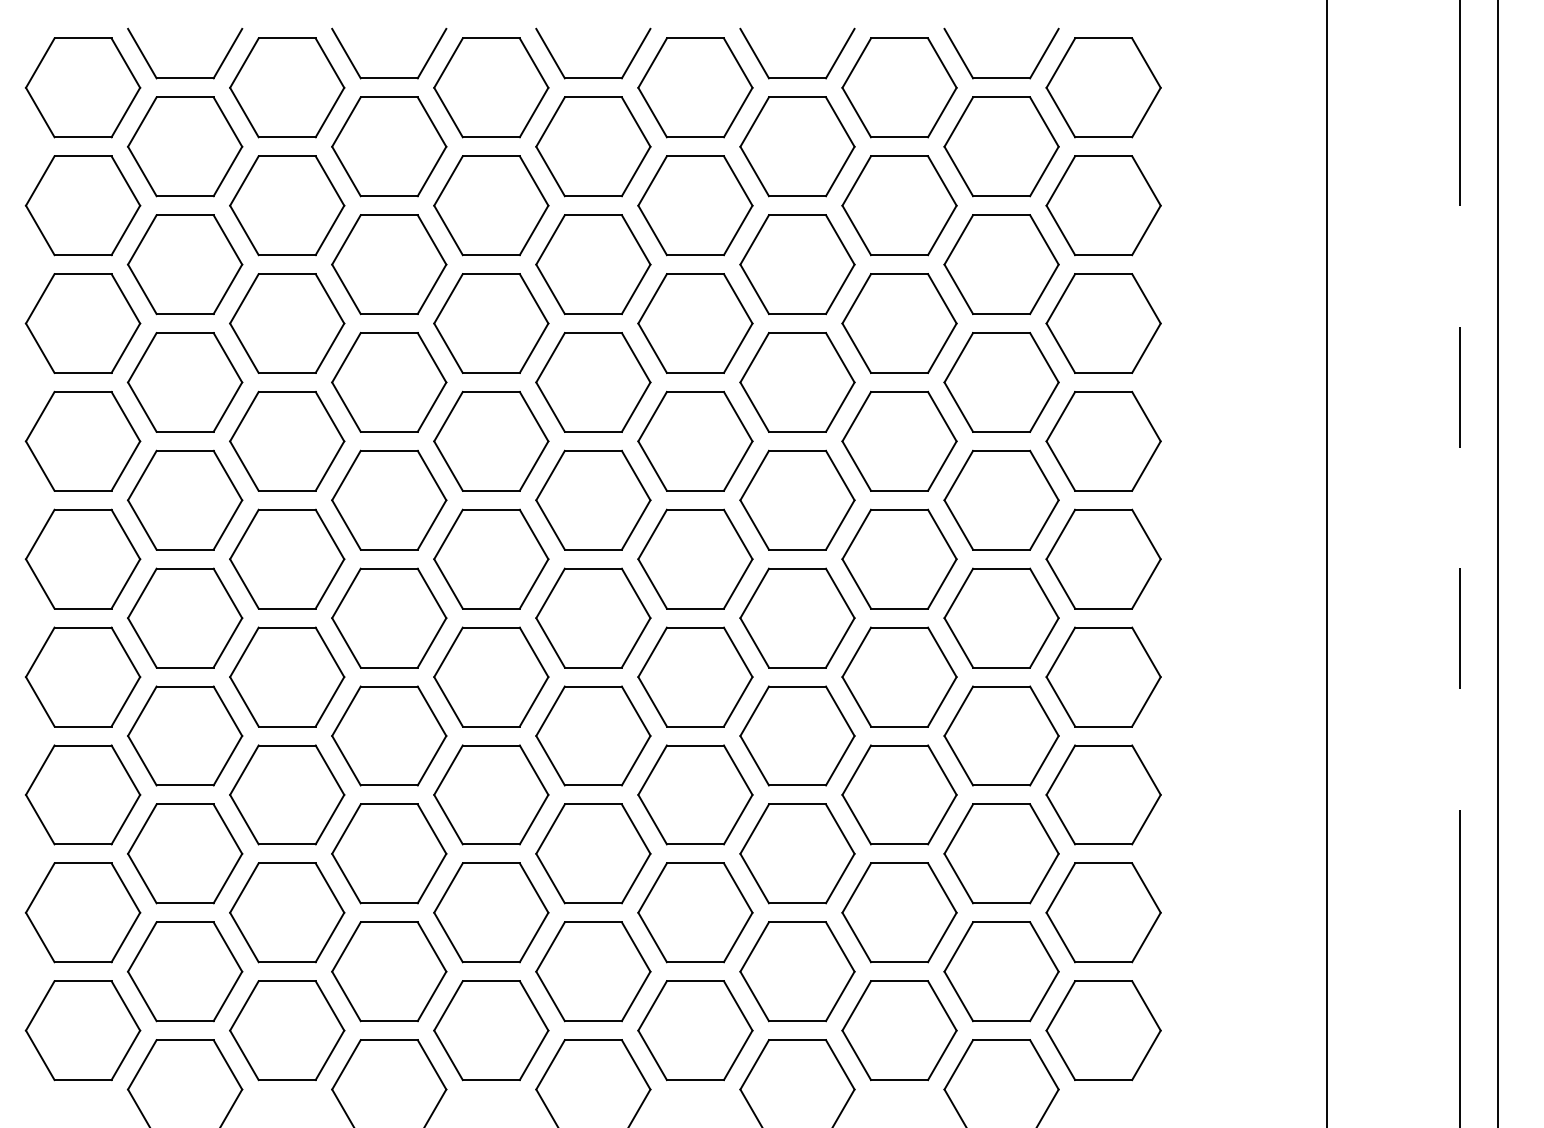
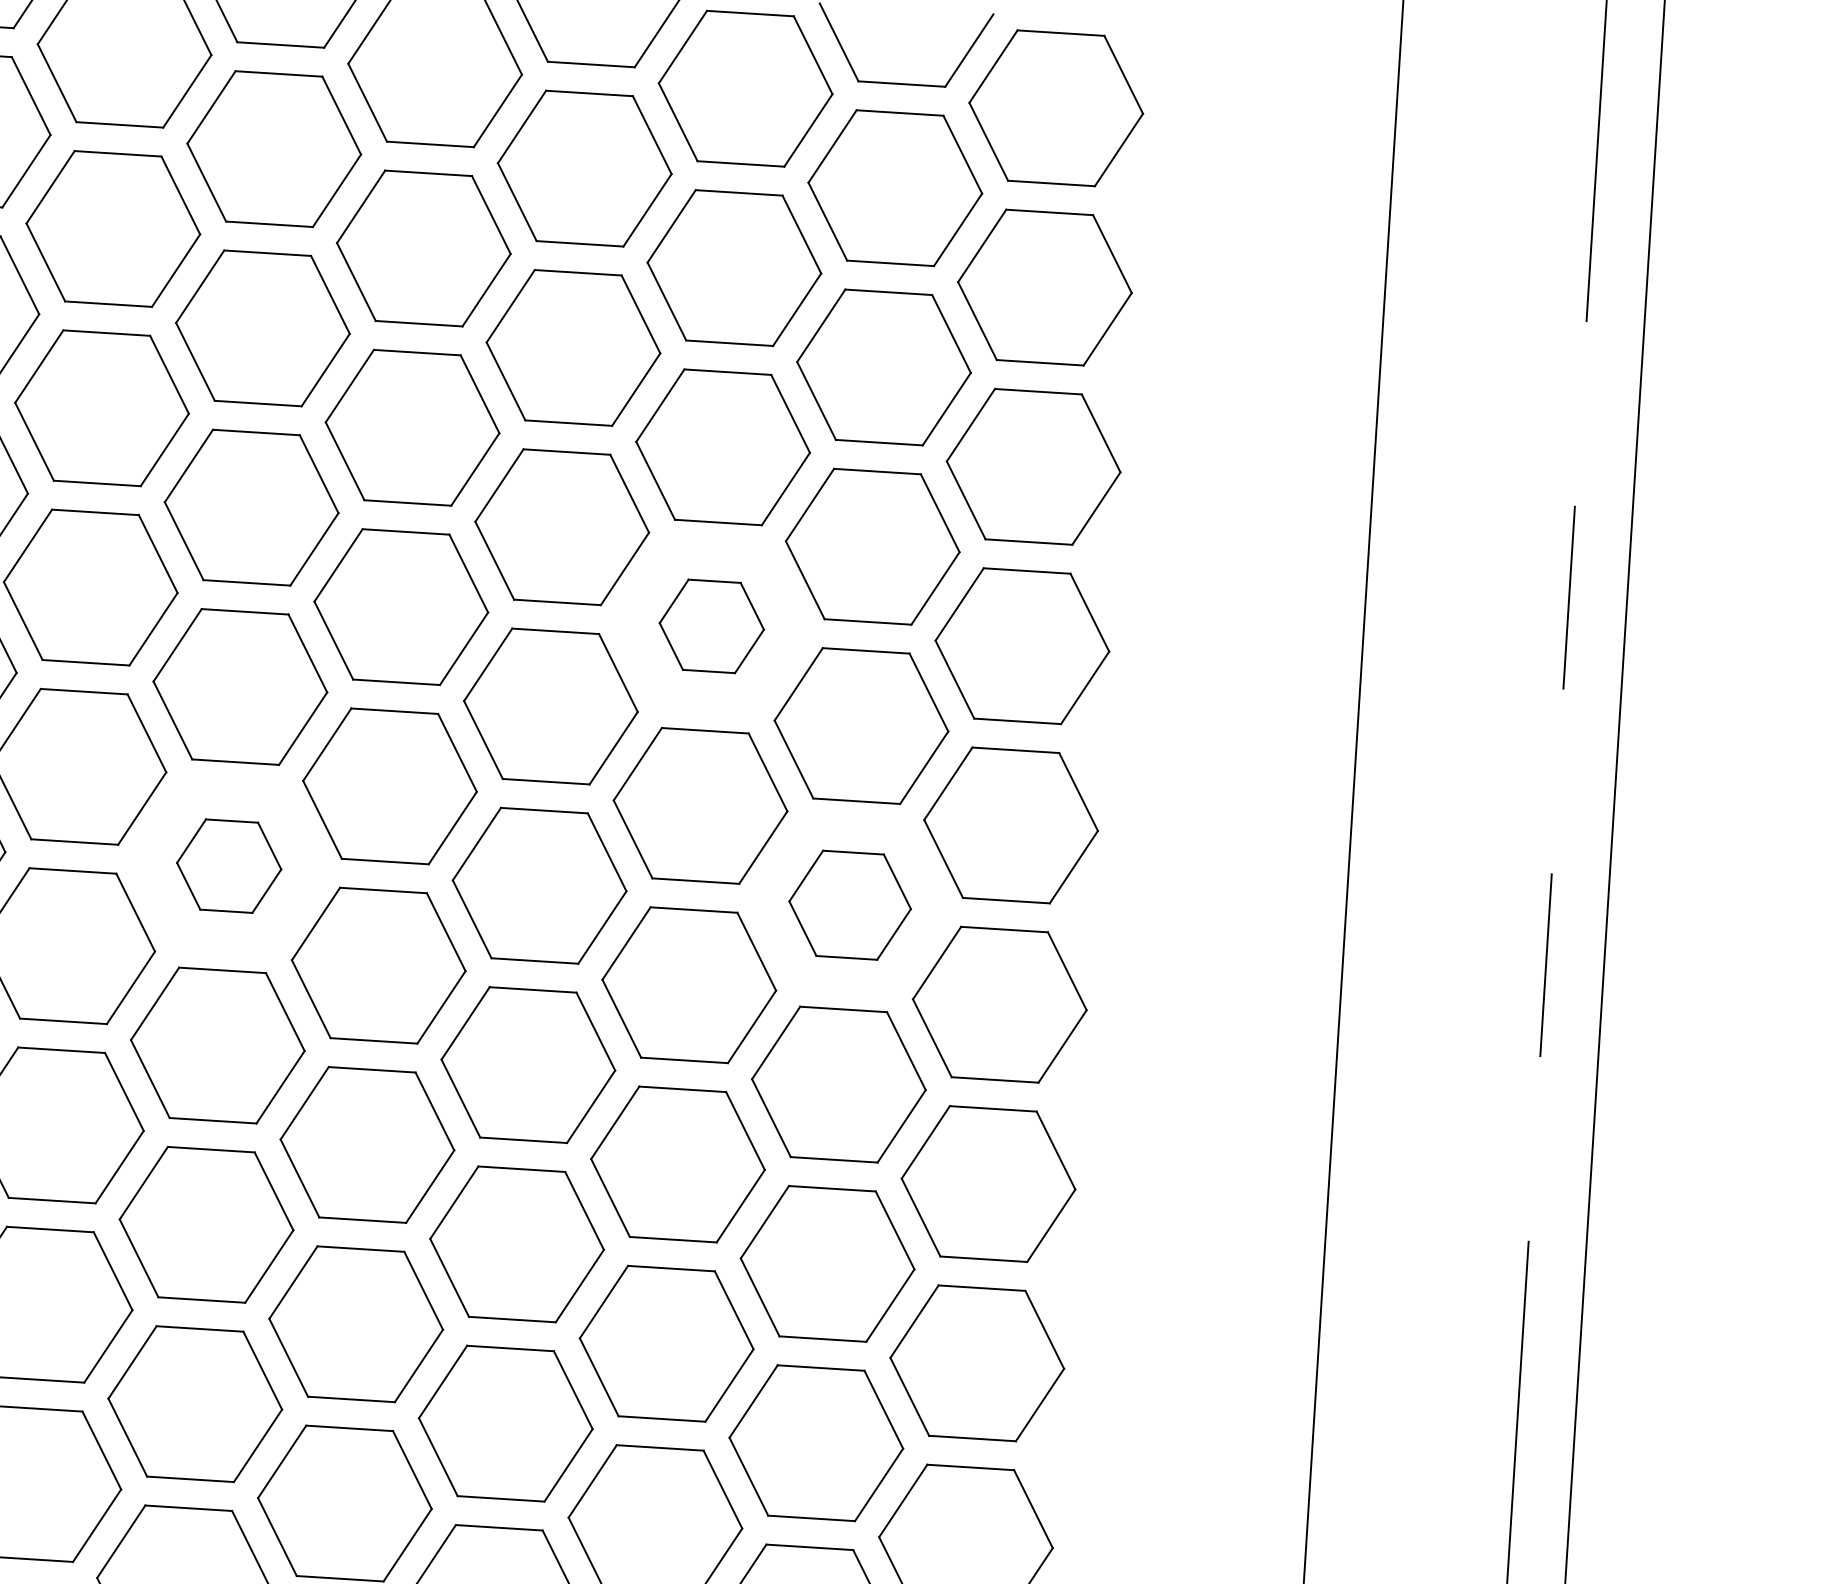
part: (899, 440) -> (711, 625), size x0.6
part: (593, 617) -> (229, 865), size x0.6
part: (1001, 617) -> (850, 904), size x0.7

